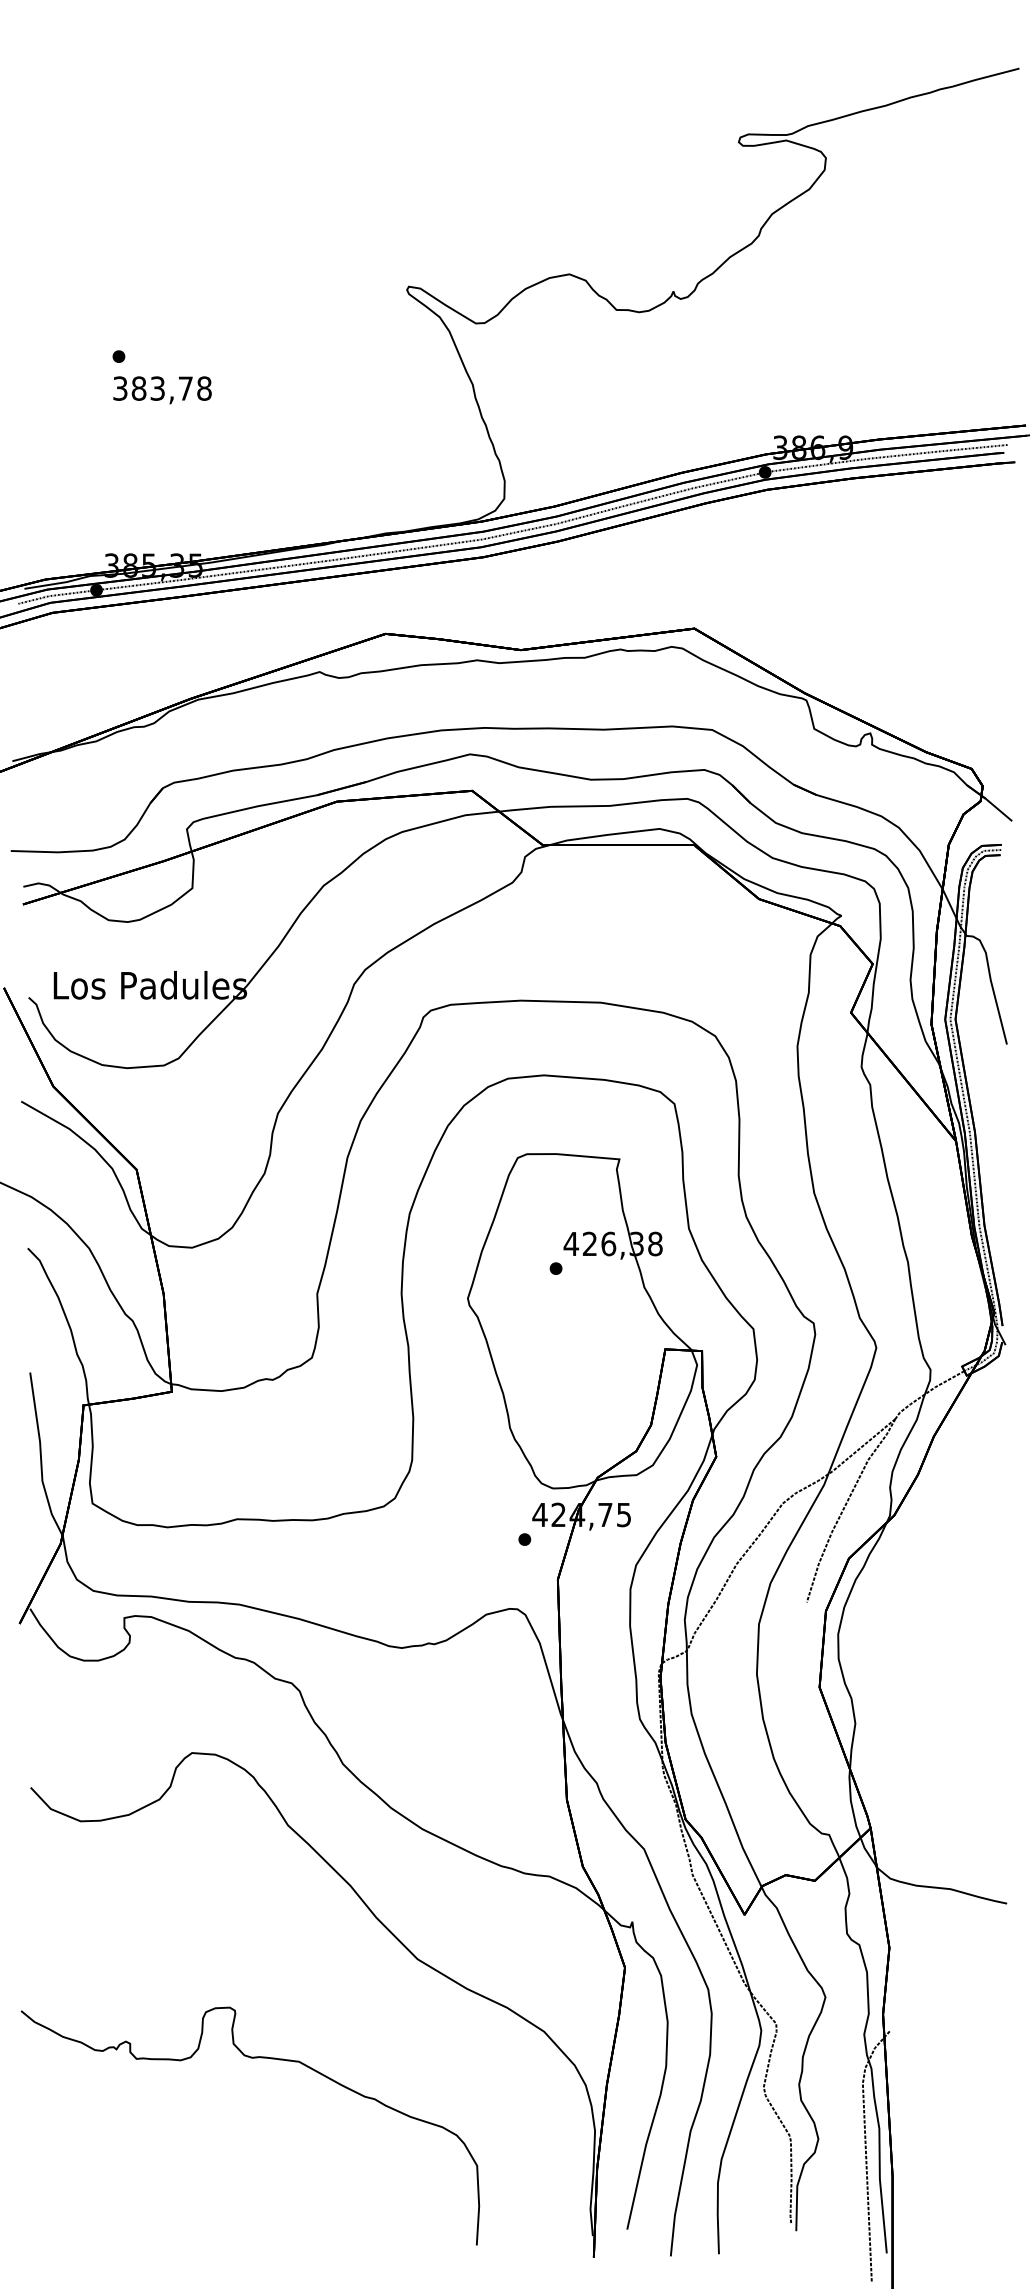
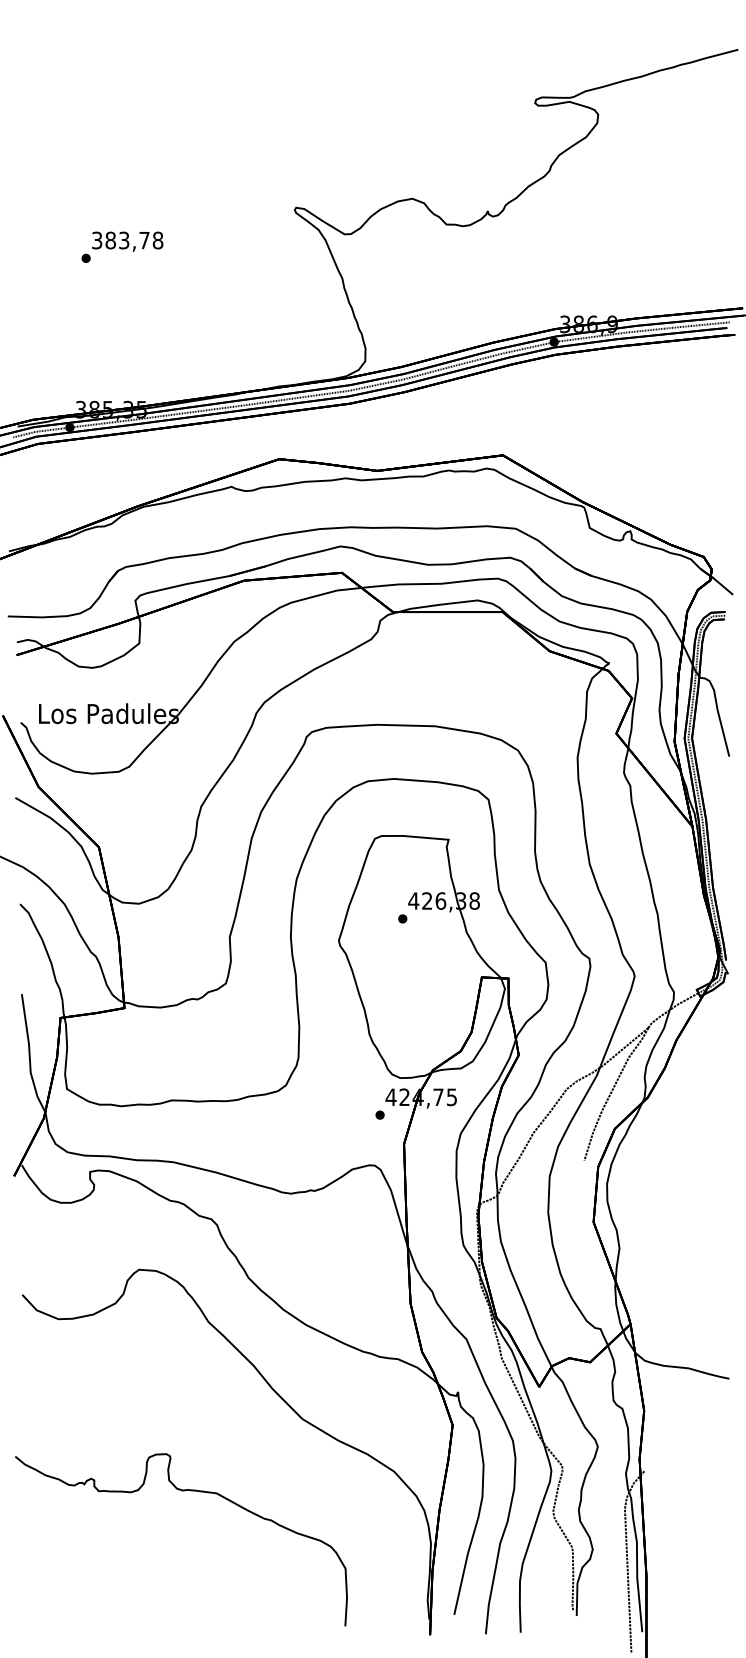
text: (162, 389) -> (127, 241), moved

